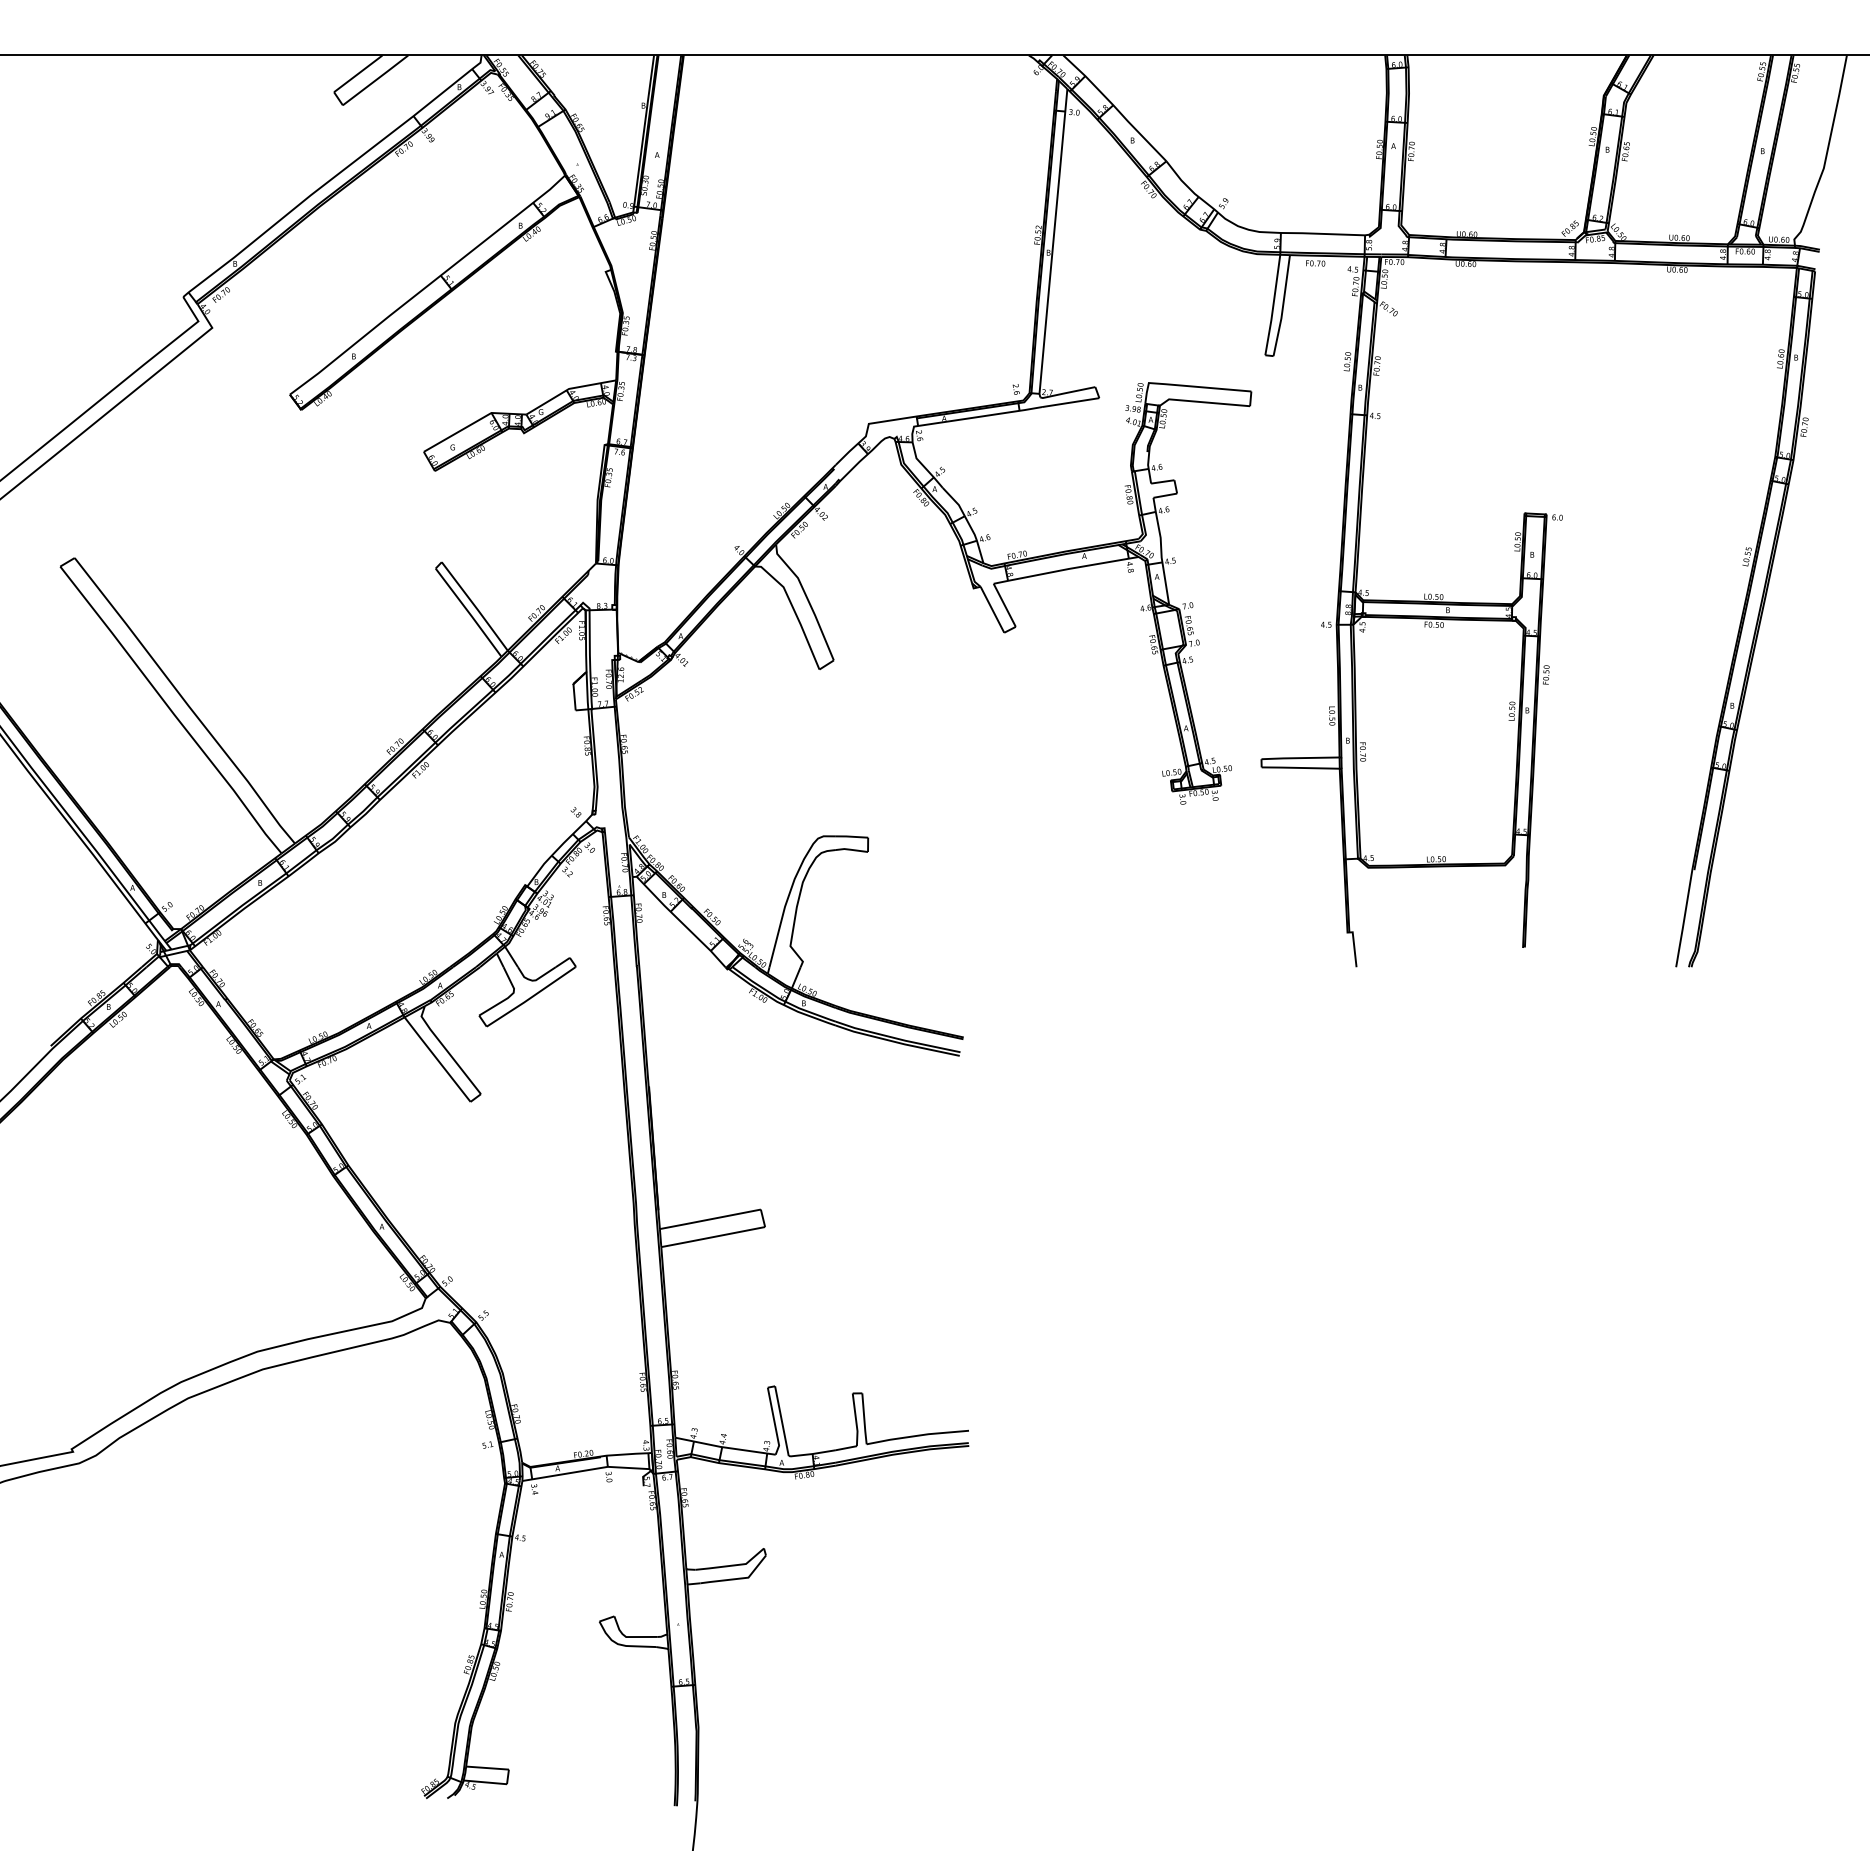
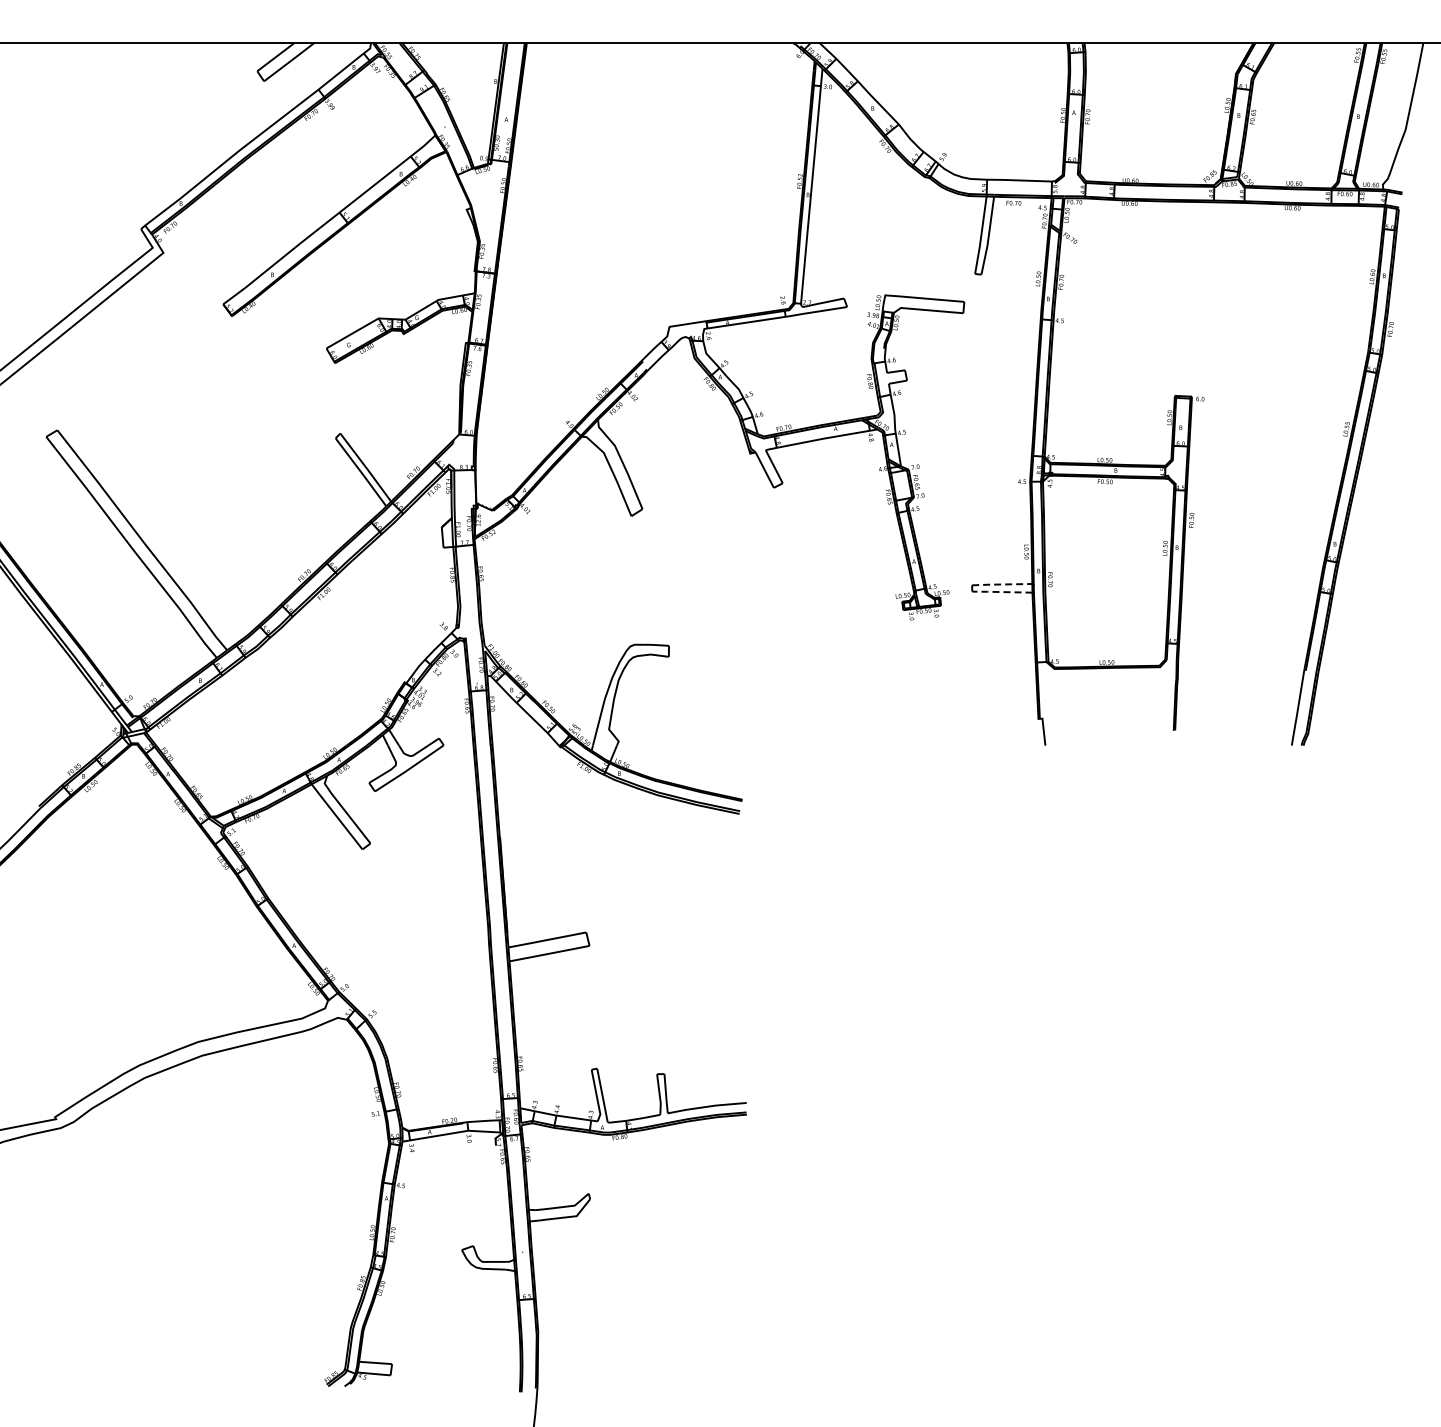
line: (1299, 758) -> (1001, 584), solid -> dashed
line: (1299, 768) -> (1001, 592), solid -> dashed

